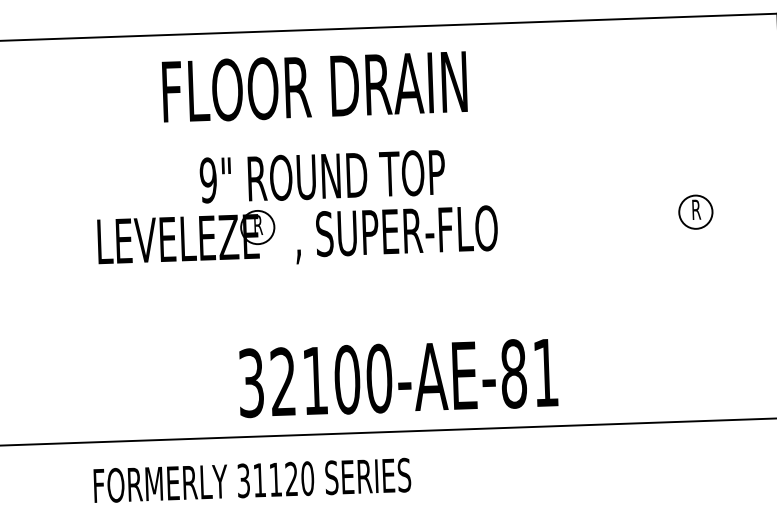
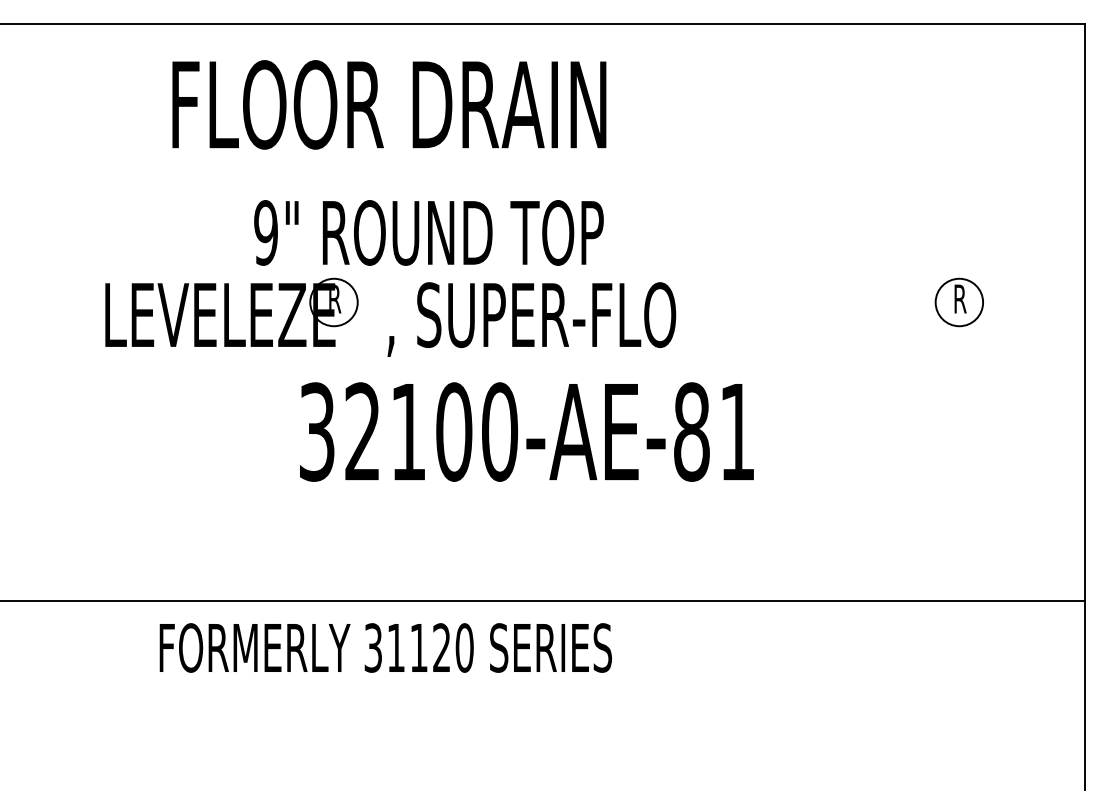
text: (314, 86) -> (389, 104), moved
text: (398, 377) -> (526, 431), moved
text: (252, 480) -> (385, 647), moved

